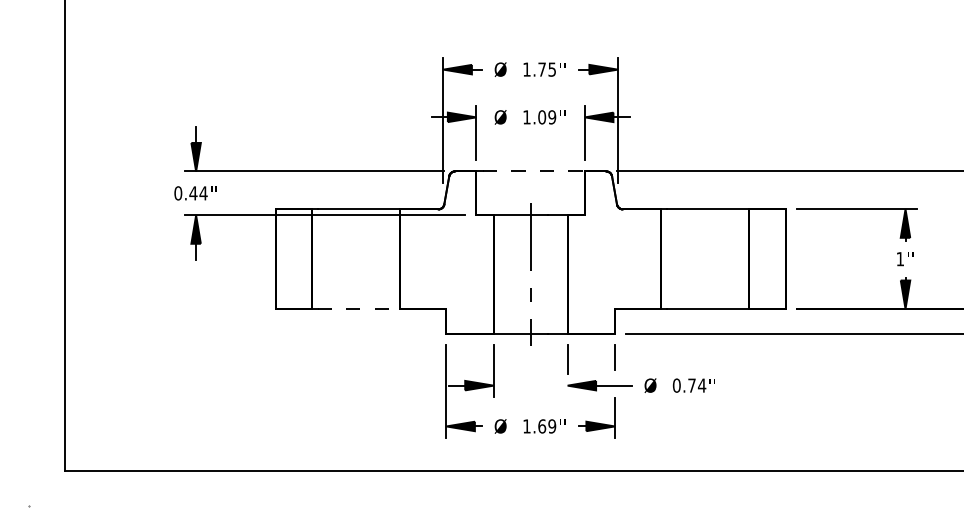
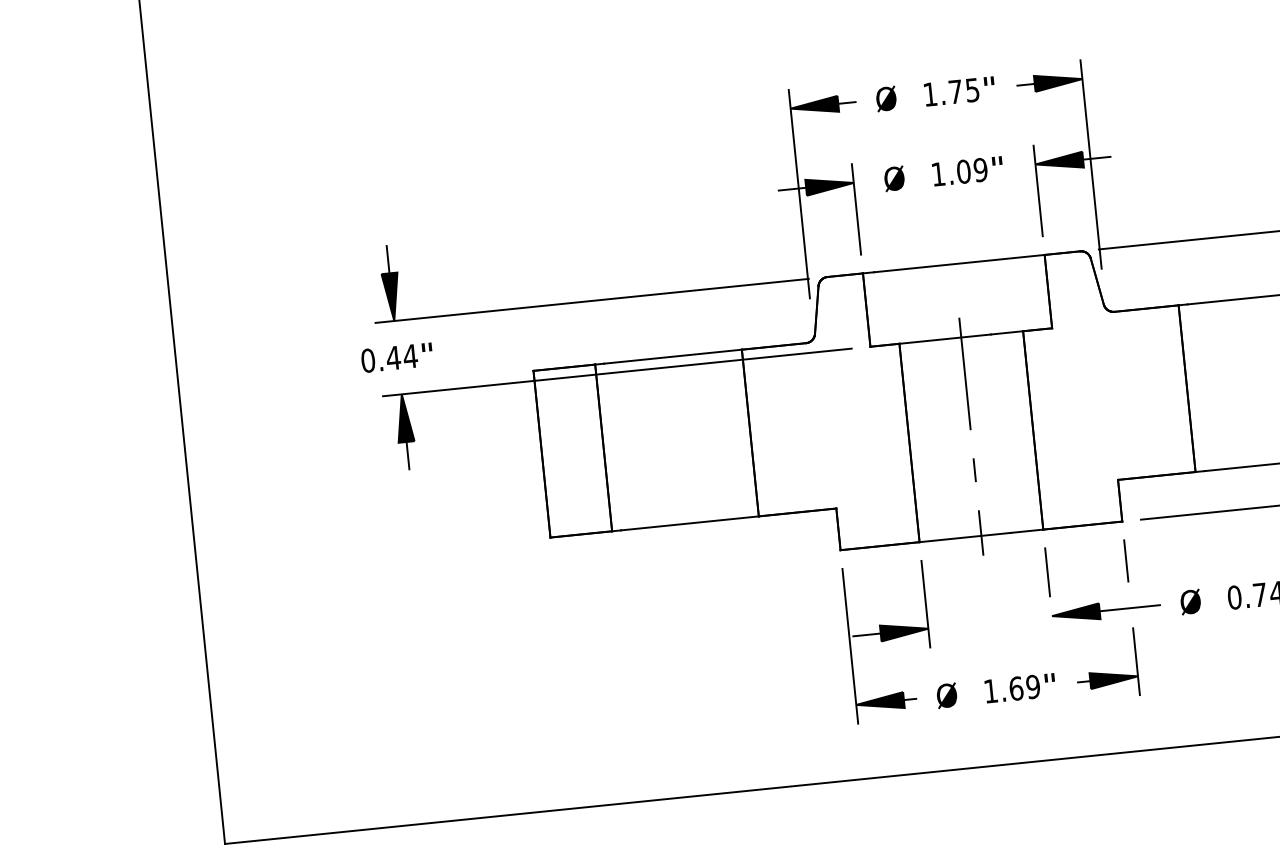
line: (533, 171) -> (958, 263), dashed -> solid
line: (359, 309) -> (691, 524), dashed -> solid

